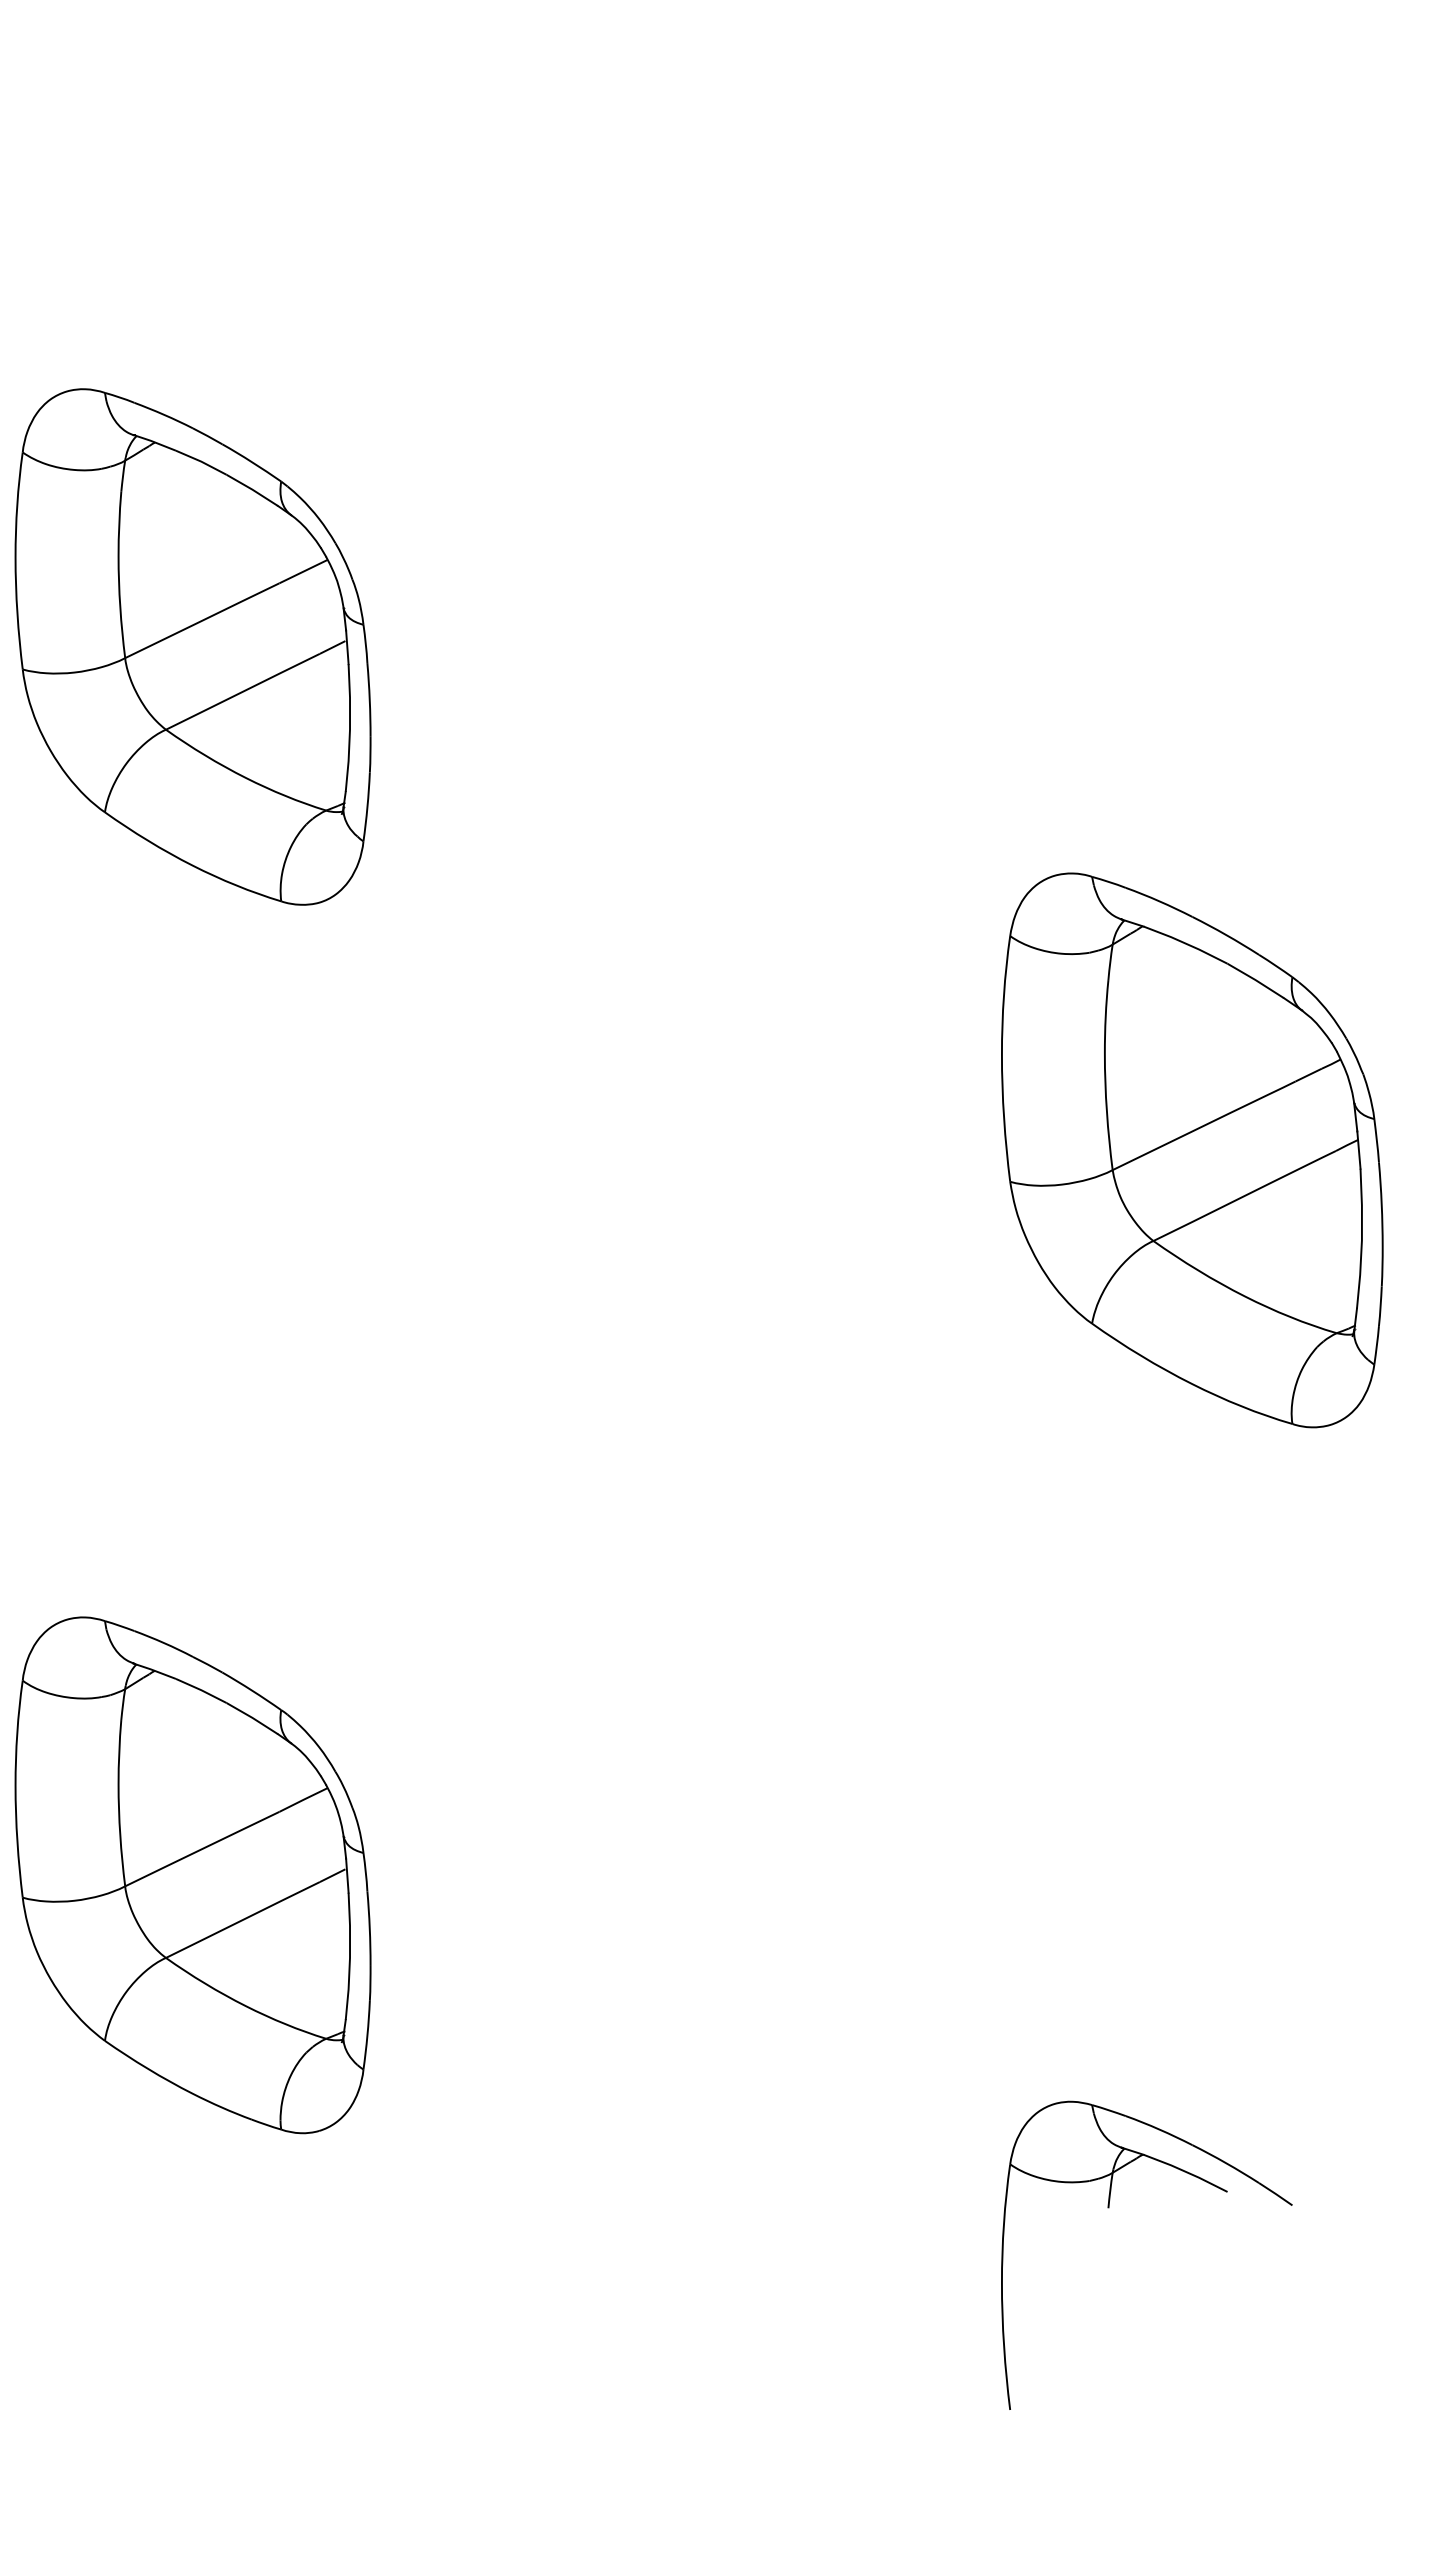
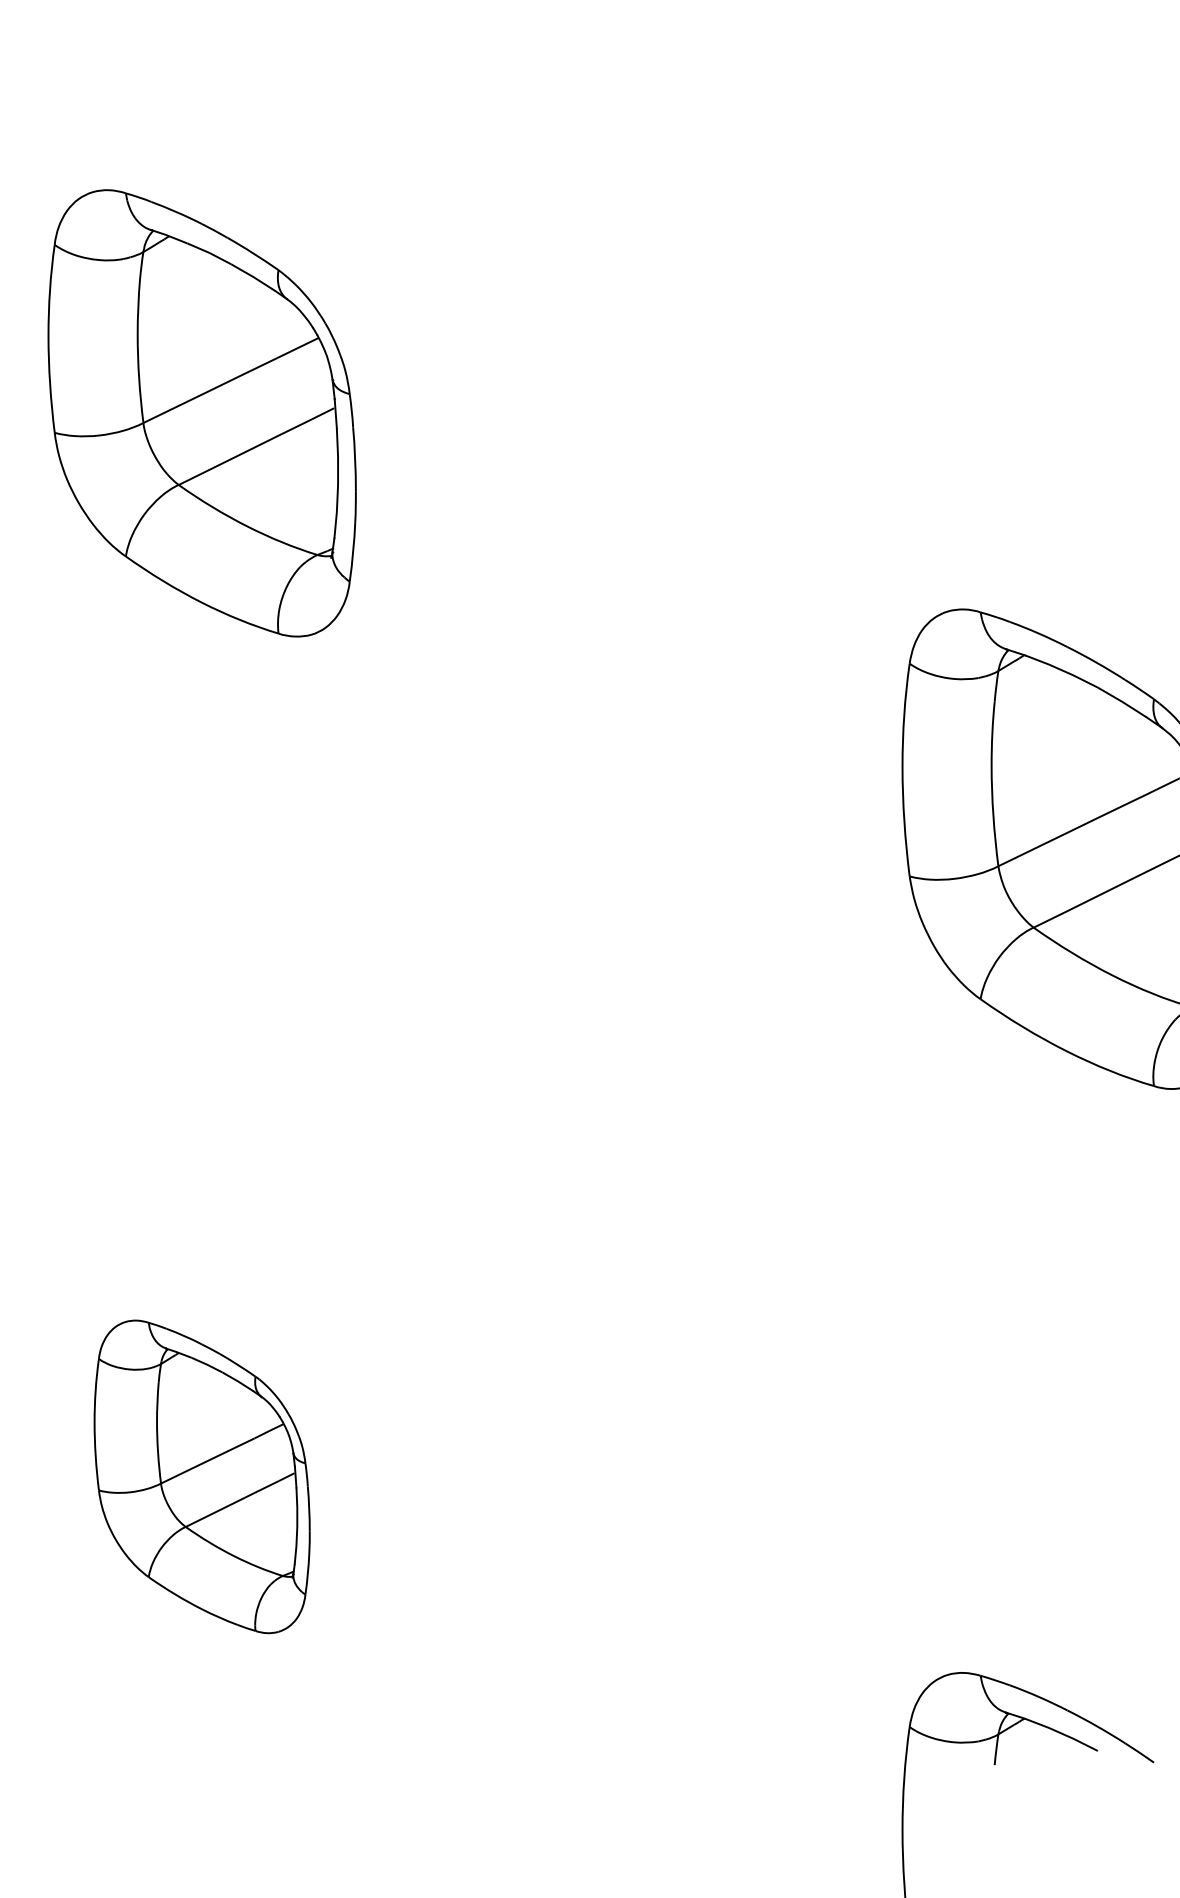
part: (192, 1875) -> (201, 1476), size x0.7

